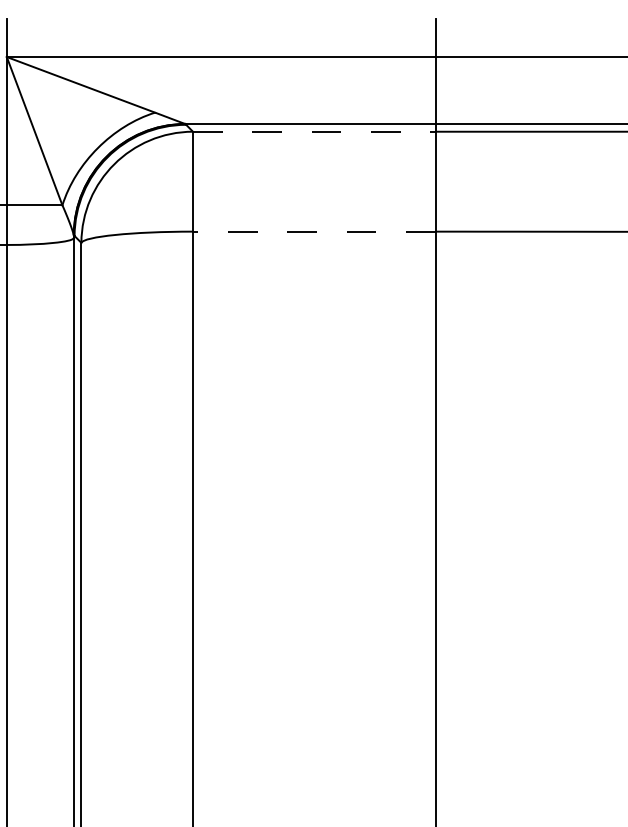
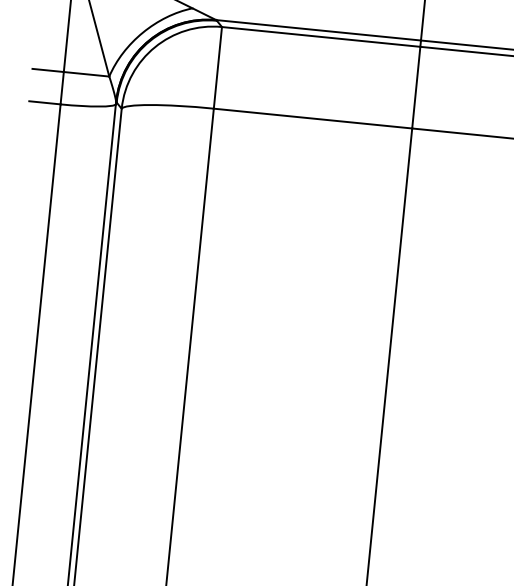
line: (314, 131) -> (321, 36), dashed -> solid
line: (313, 231) -> (312, 118), dashed -> solid

